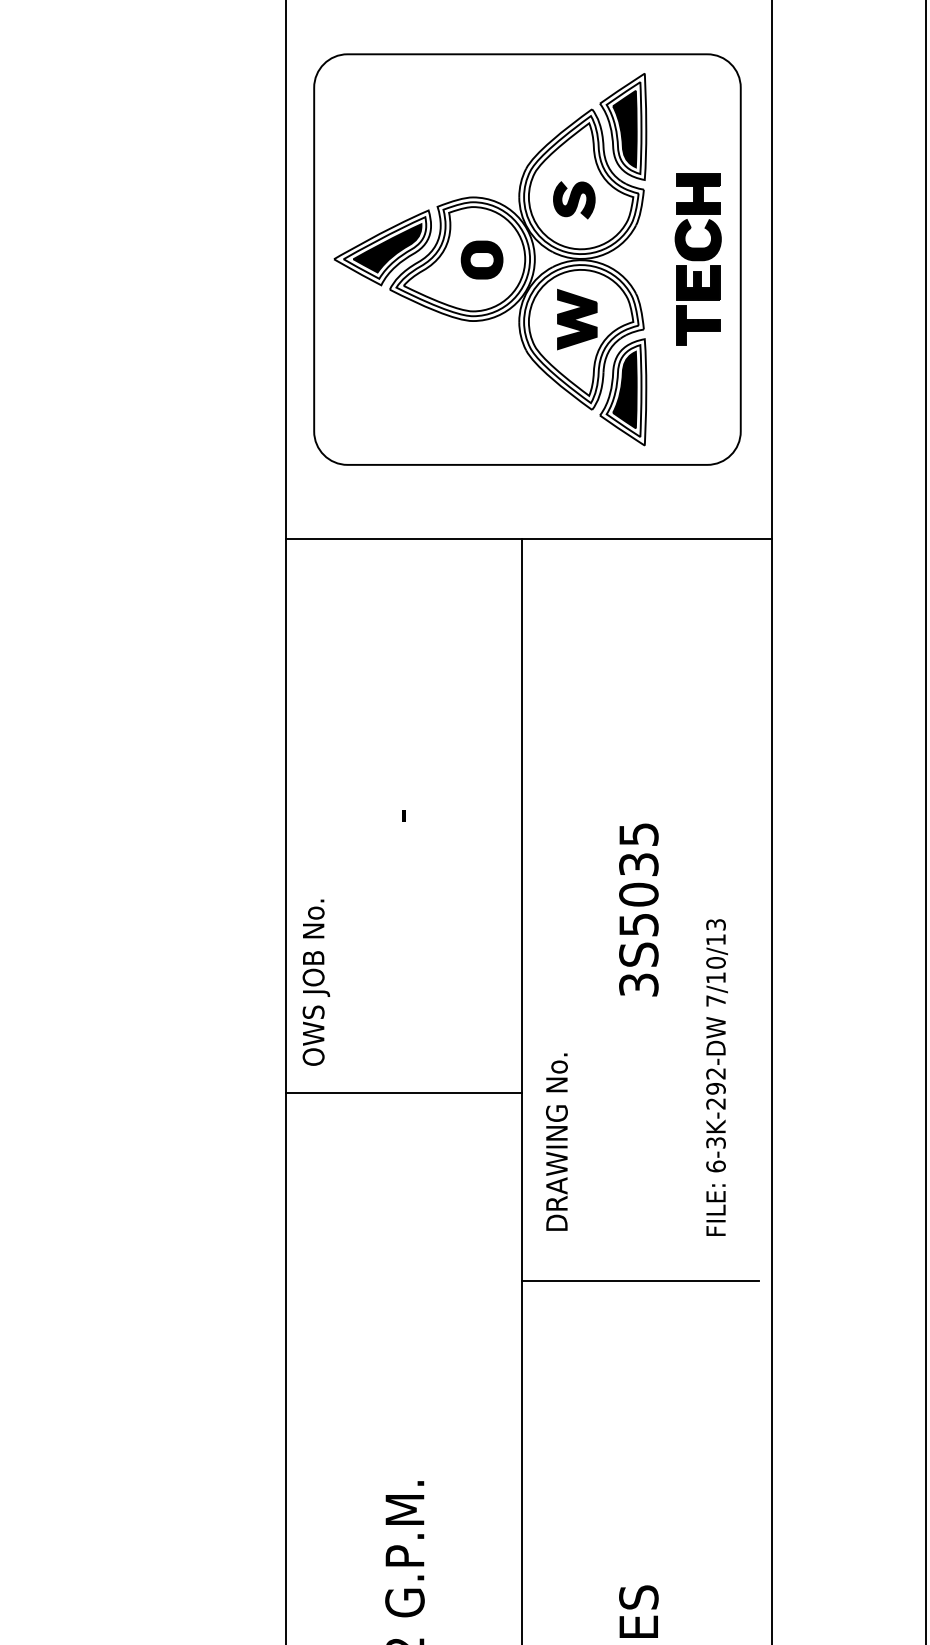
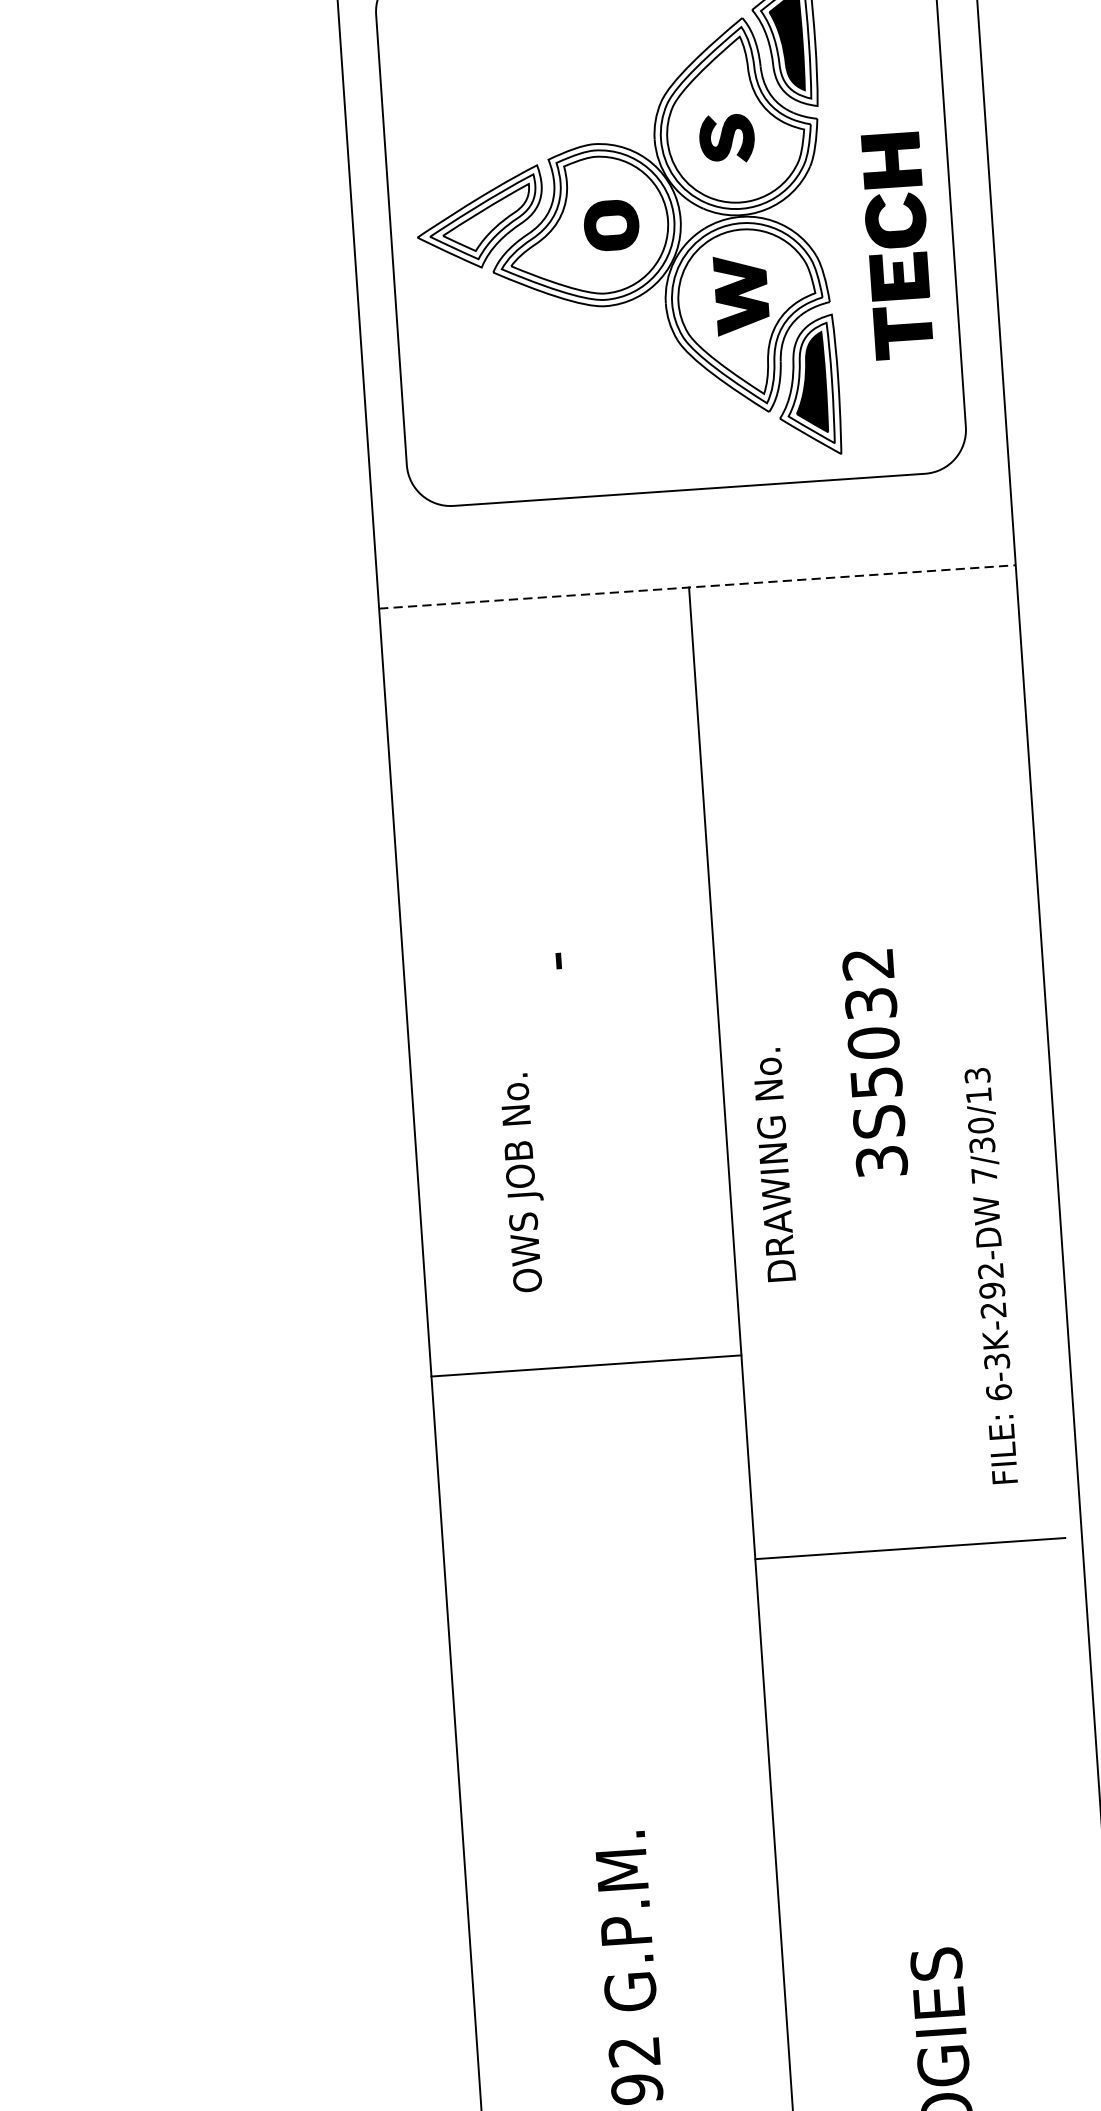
fill: (387, 248) -> (486, 218), removed
part: (697, 259) -> (896, 246), moved
line: (528, 539) -> (697, 587), solid -> dashed
text: (638, 834) -> (867, 964), 3S5035 -> 3S5032
text: (715, 977) -> (981, 1144), 7/10/13 -> 7/30/13
text: (316, 982) -> (524, 1182), moved
line: (403, 1093) -> (585, 1366), moved
text: (556, 1141) -> (773, 1164), moved

